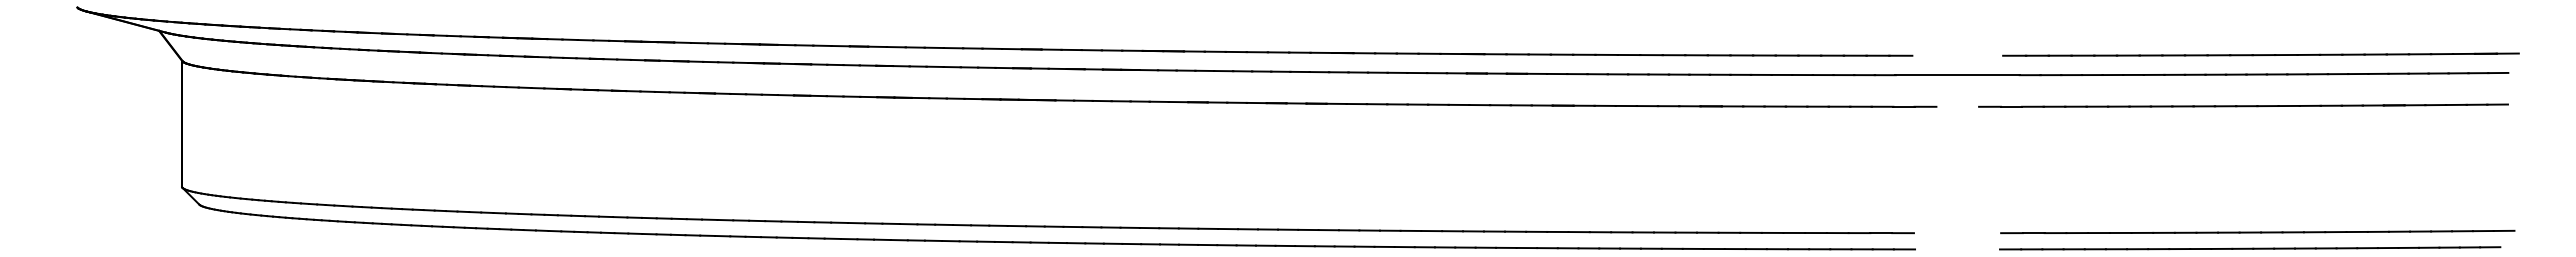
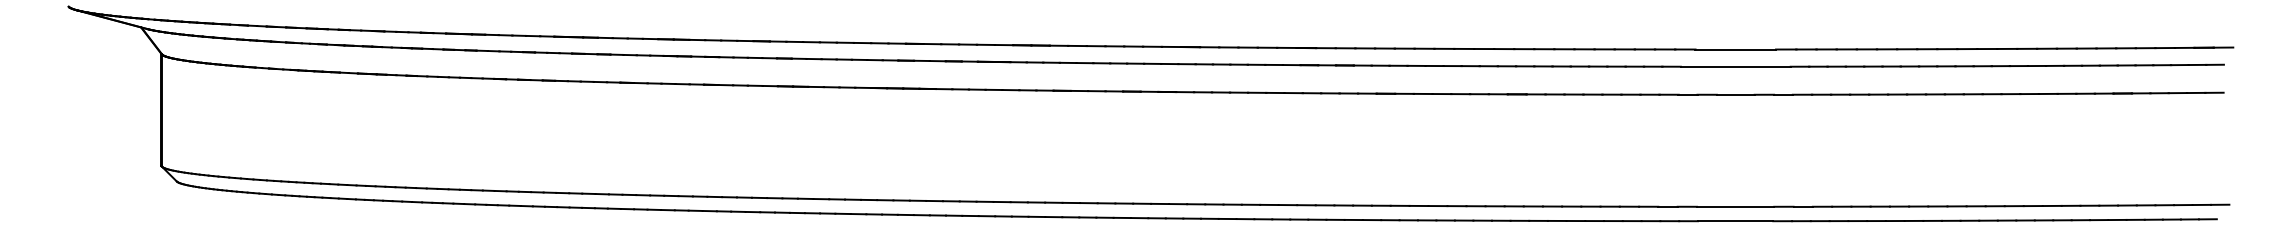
line: (1957, 55) -> (1735, 49), added
line: (1957, 106) -> (1735, 94), added
line: (1957, 233) -> (1735, 207), added
line: (1957, 249) -> (1735, 221), added

